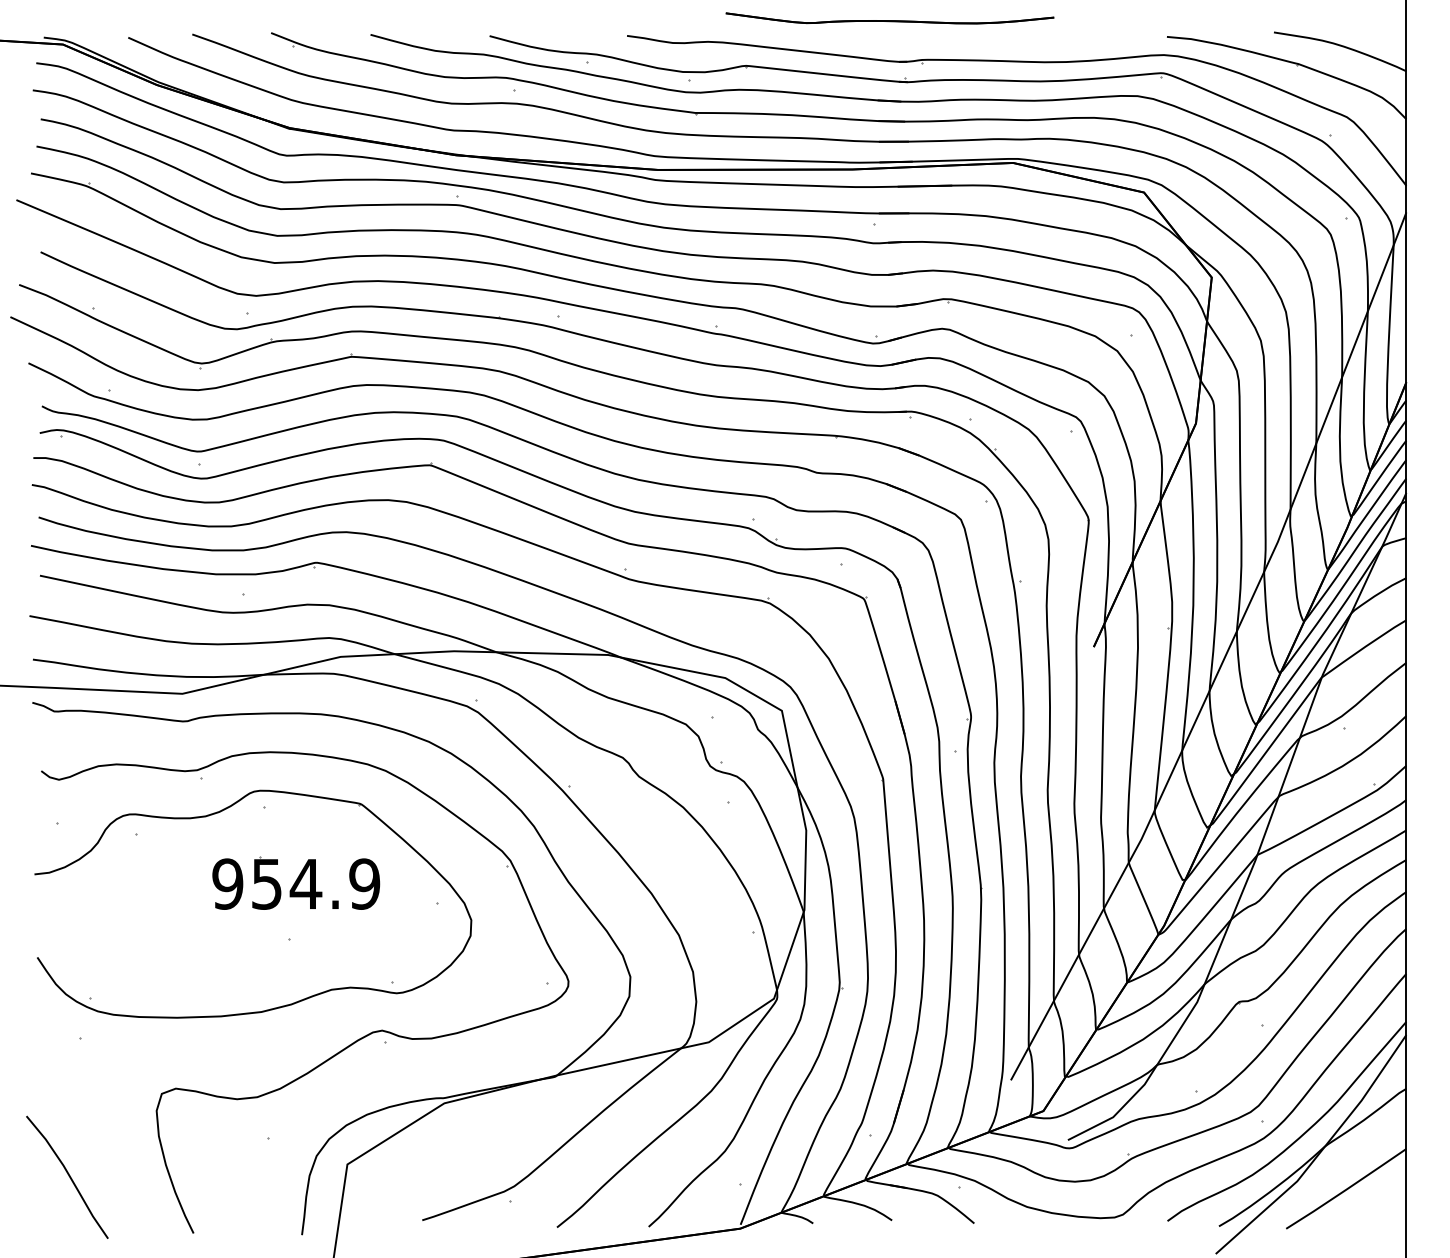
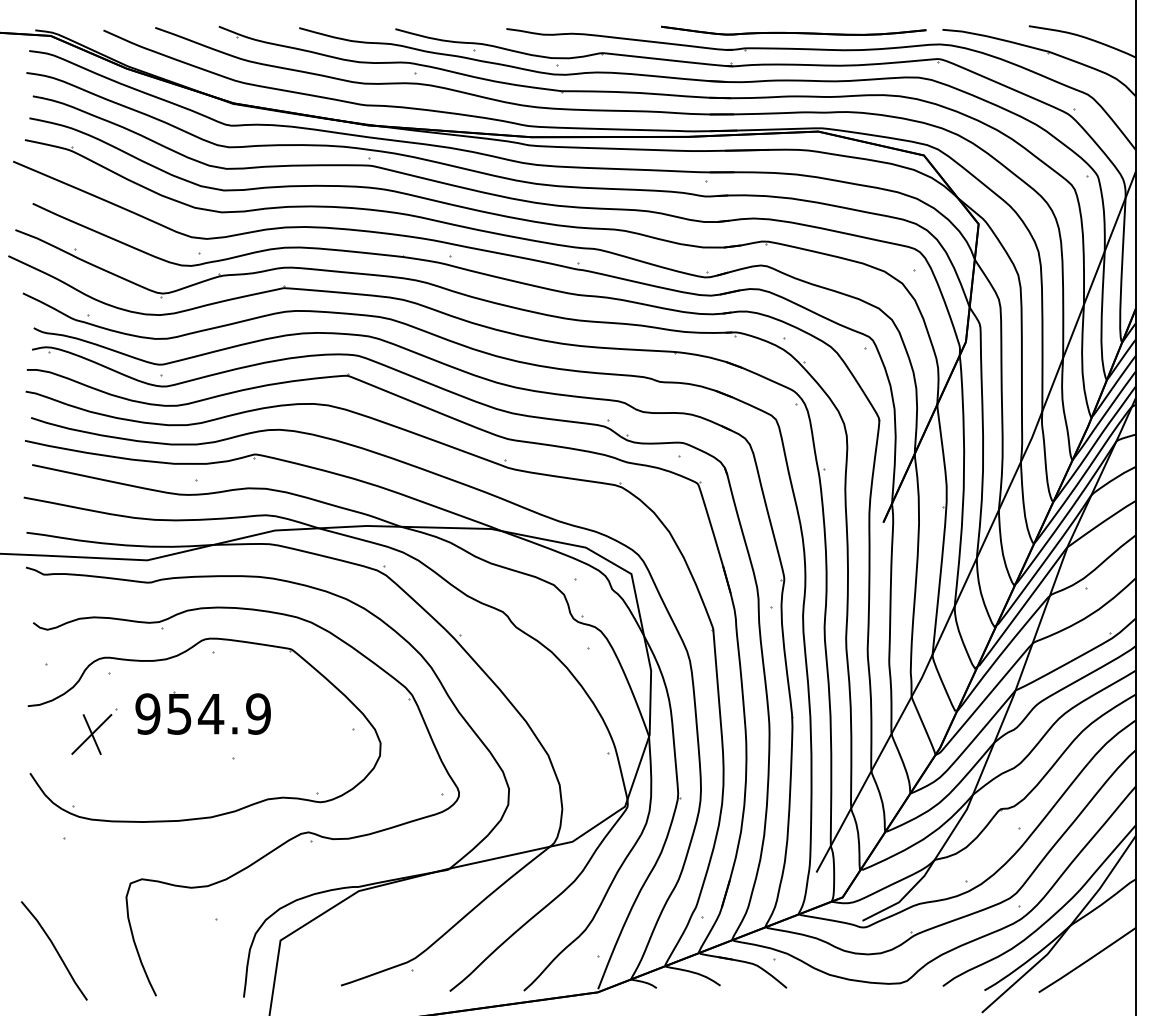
part: (889, 17) -> (793, 30), moved
part: (295, 882) -> (202, 712), moved
part: (117, 905) -> (94, 731), added

